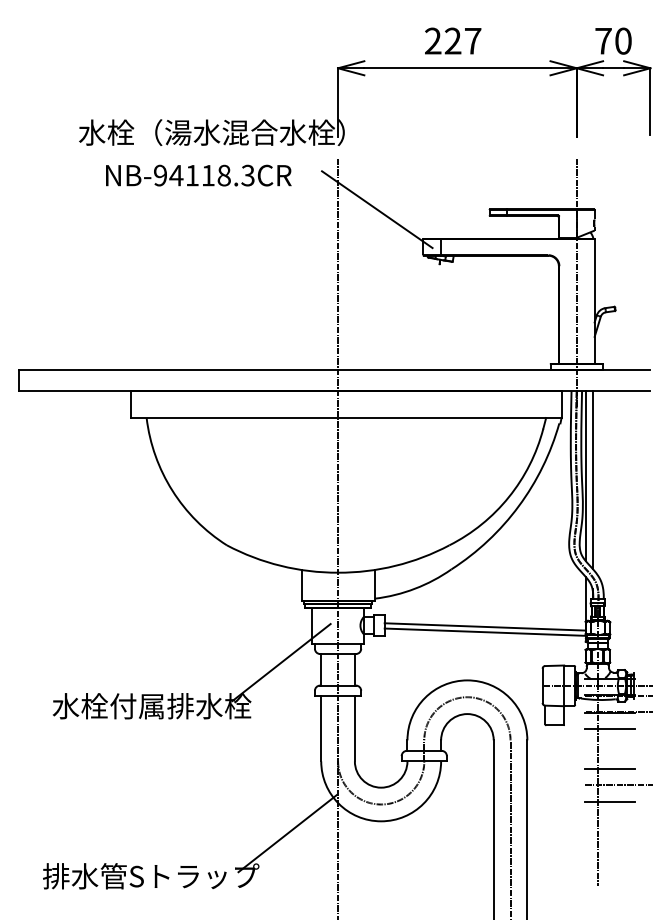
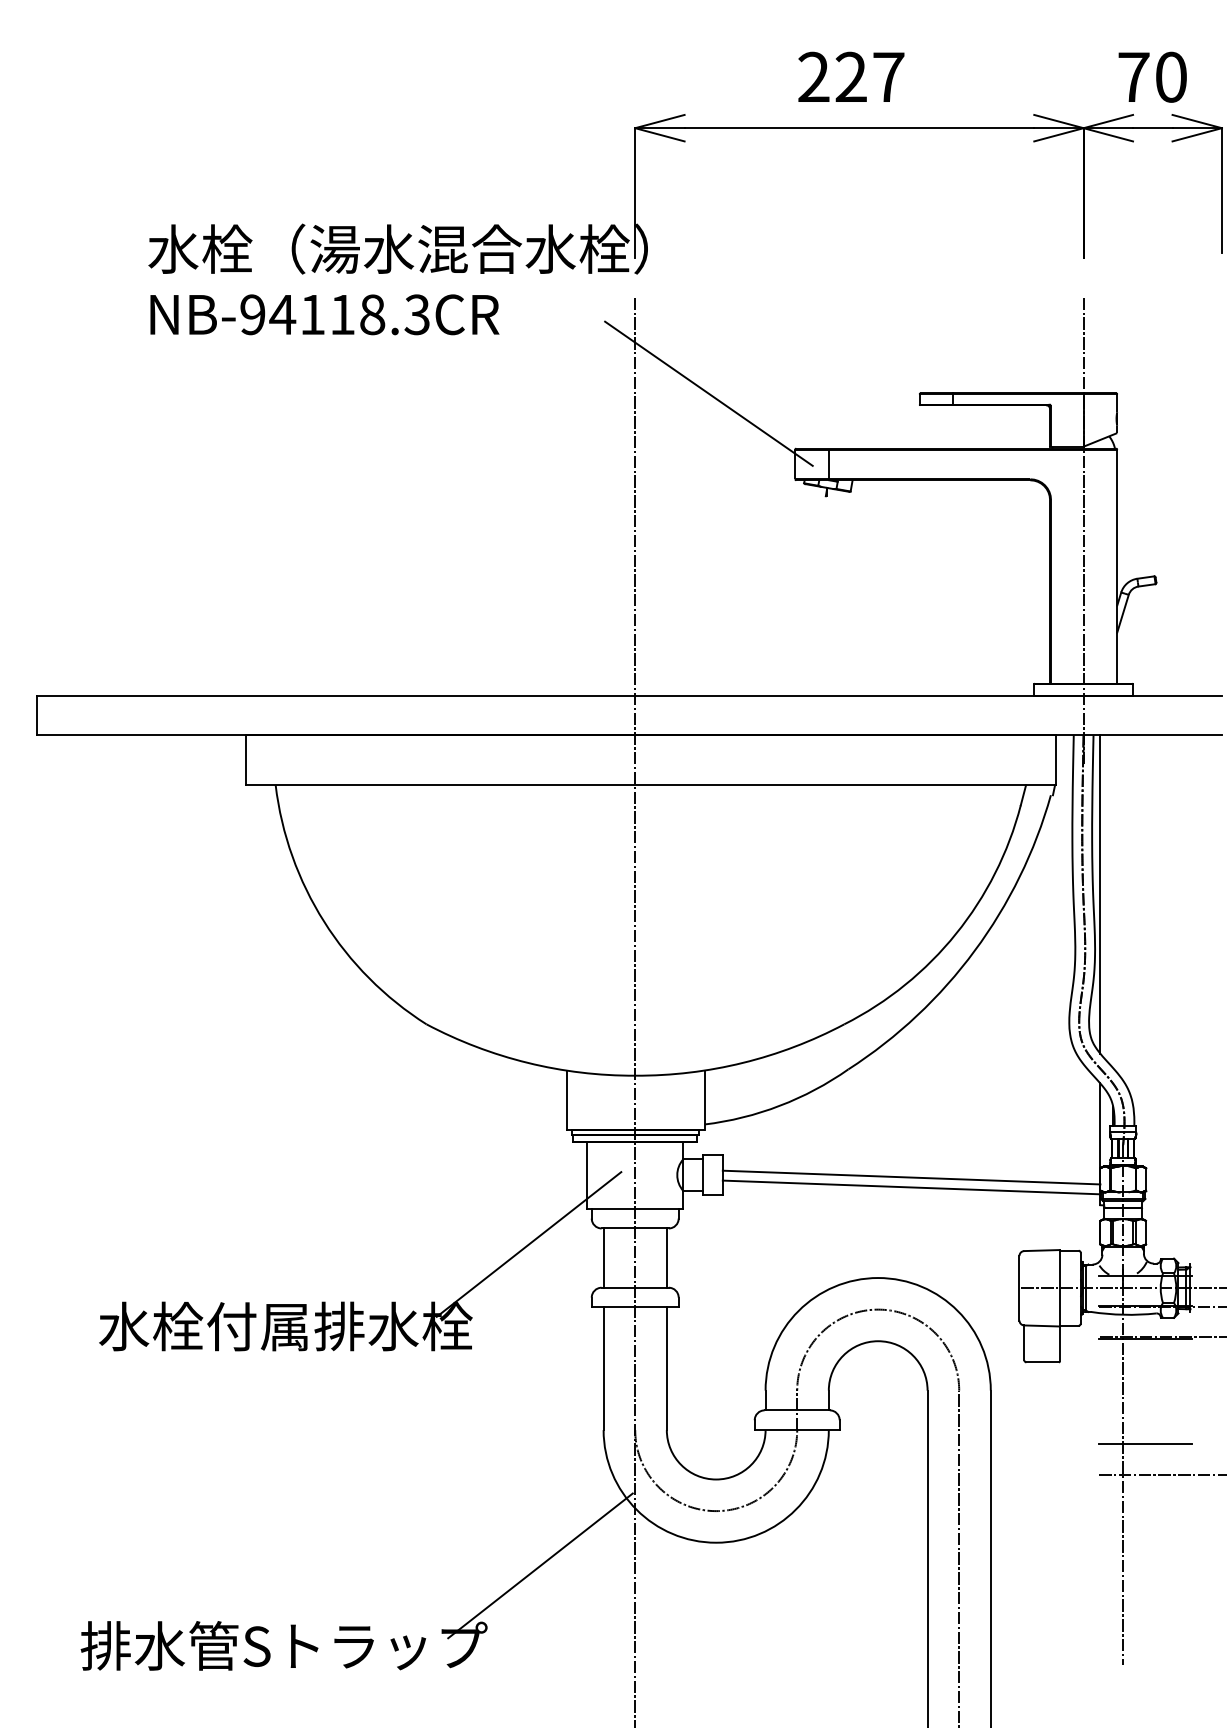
text: (198, 175) -> (324, 314), moved
line: (592, 479) -> (1113, 900), removed
line: (609, 728) -> (1145, 1368), removed
line: (609, 802) -> (1145, 1507), removed

